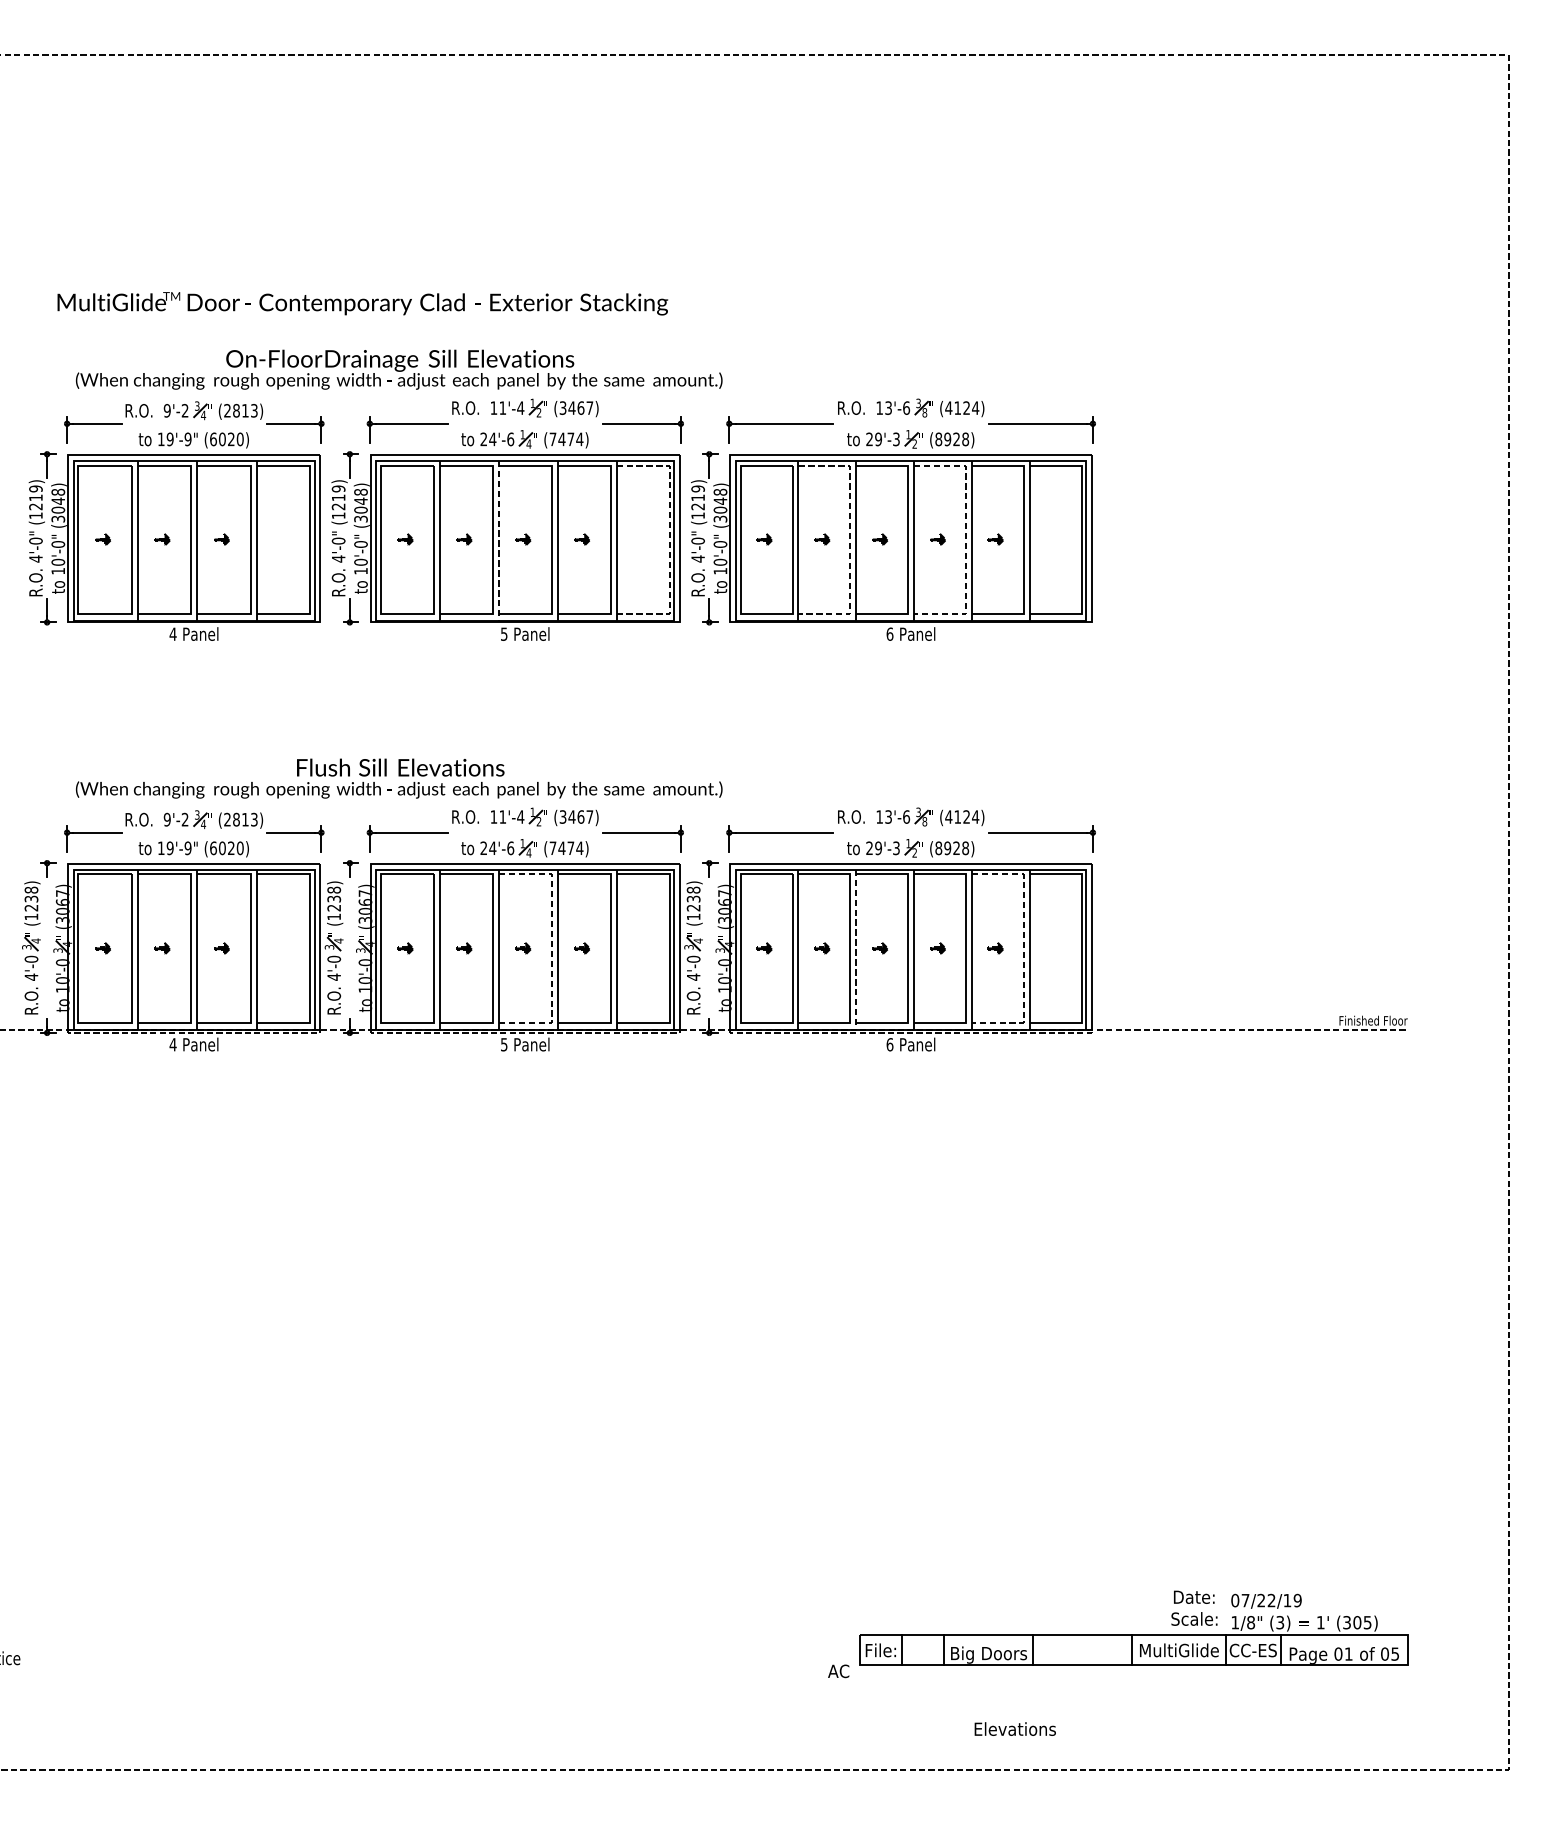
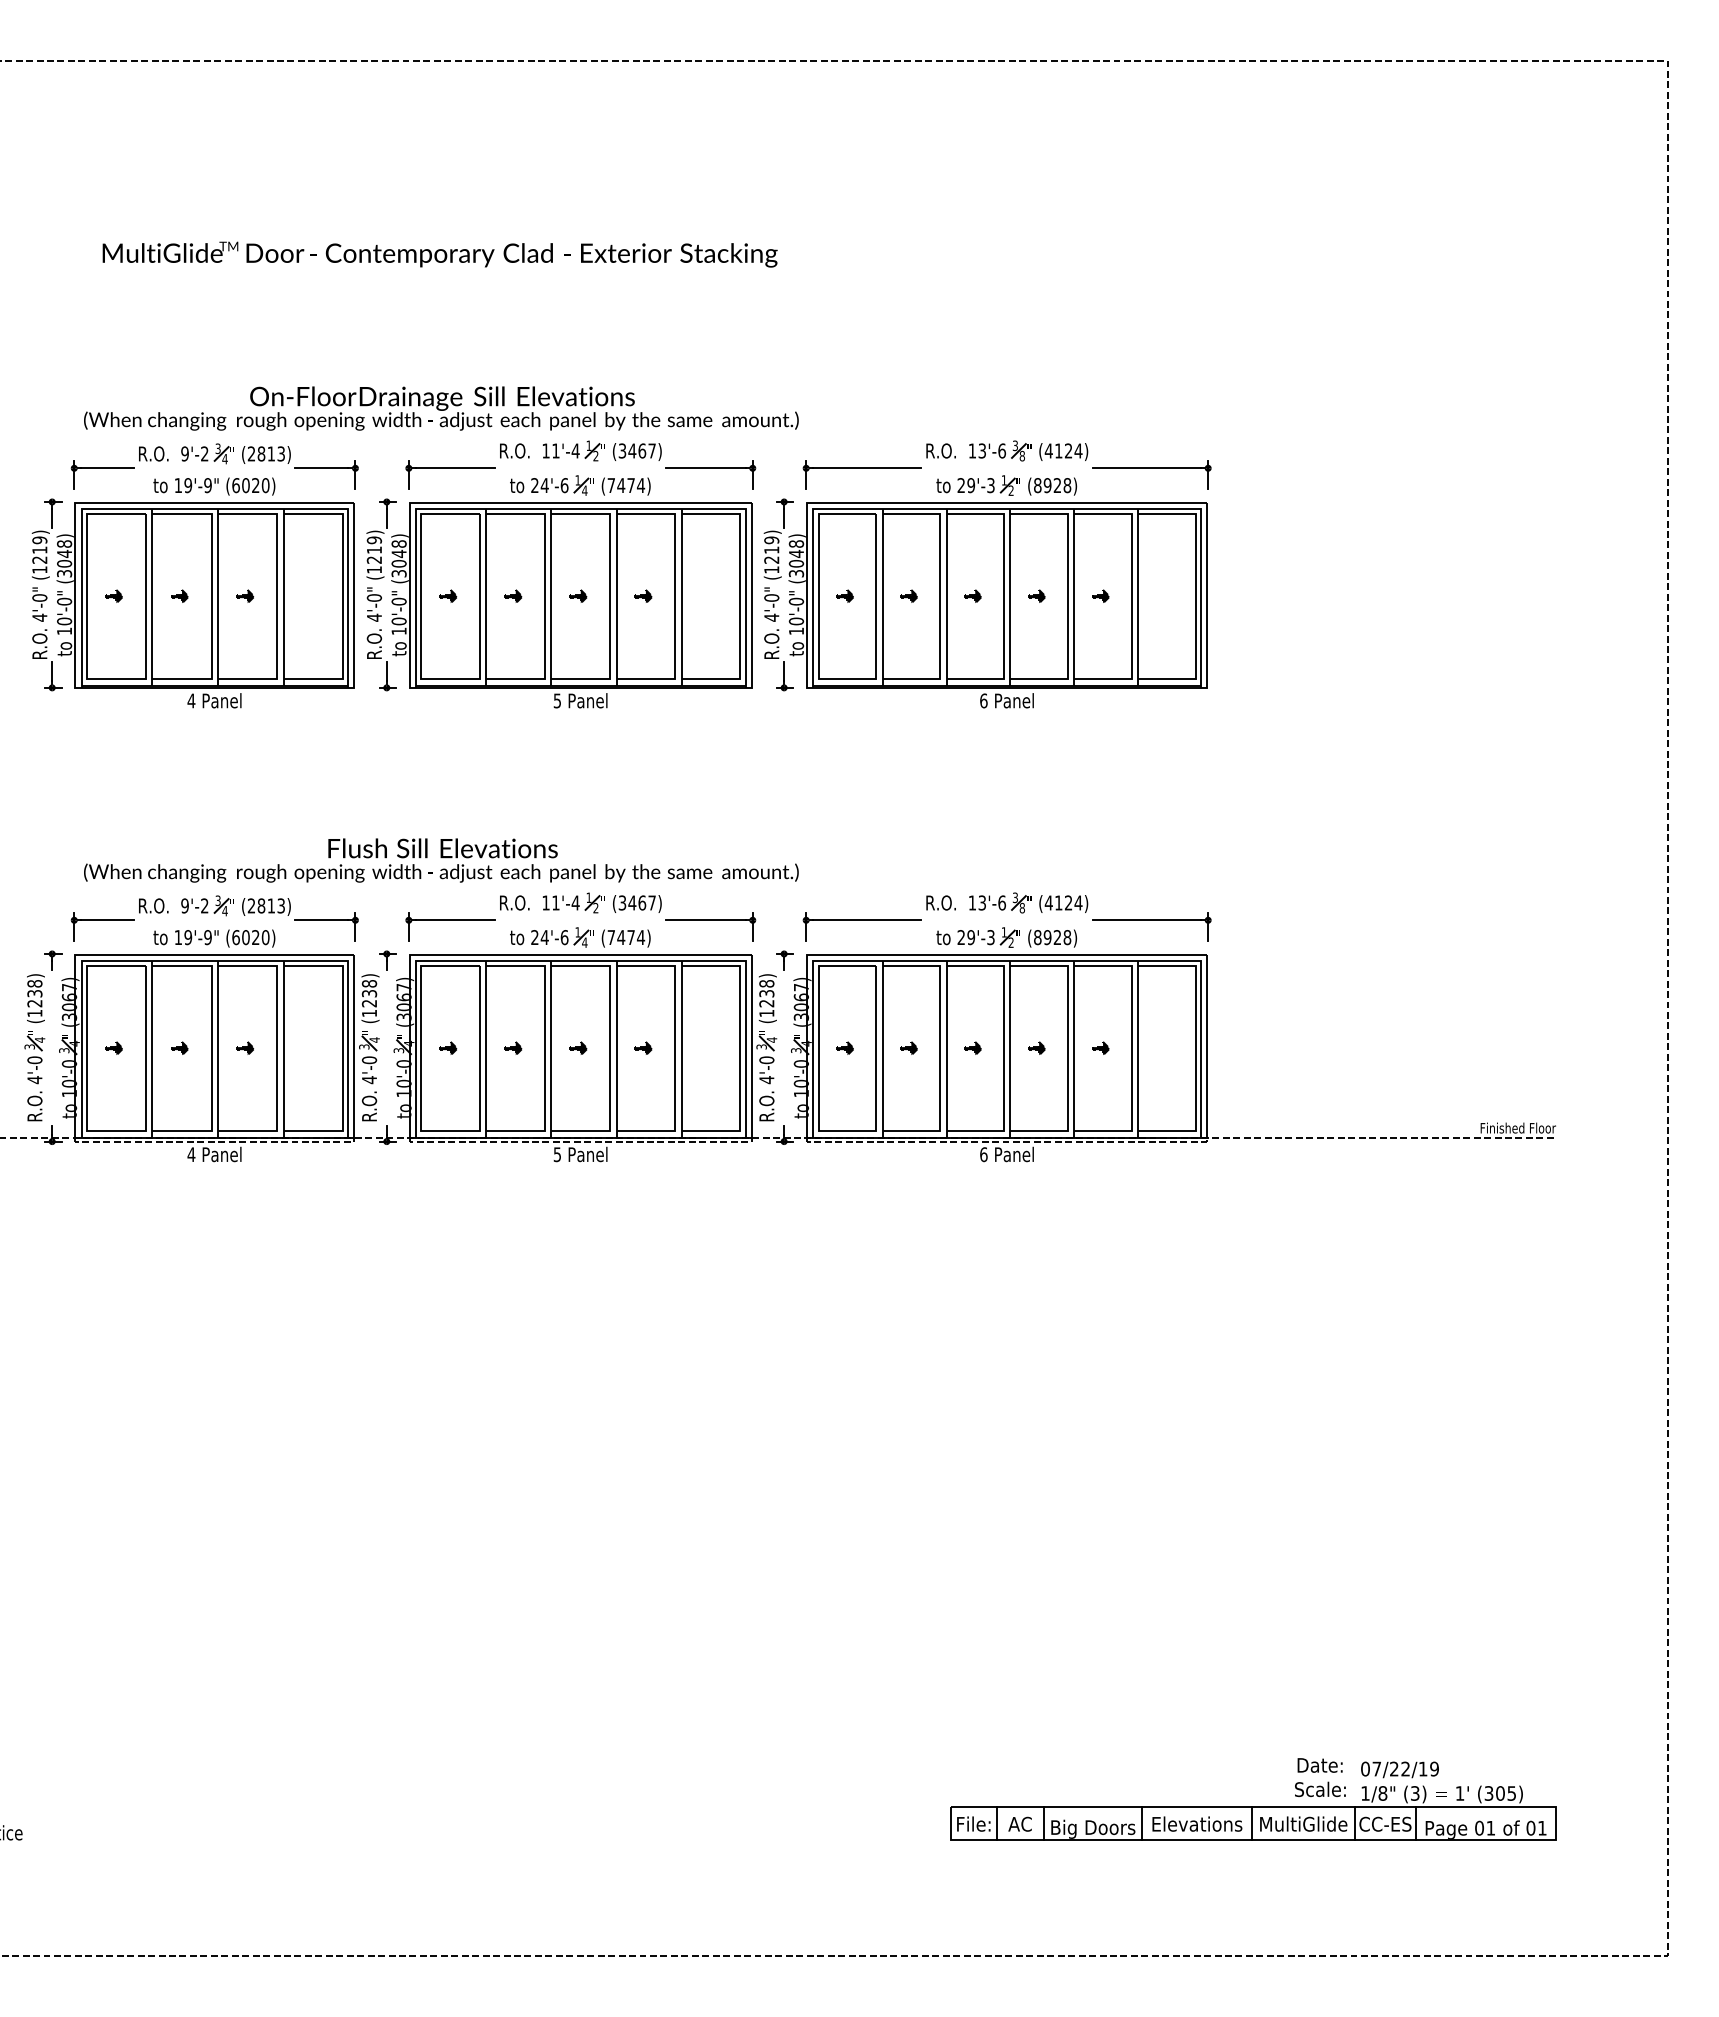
text: (362, 303) -> (439, 254), moved
line: (669, 540) -> (740, 597), dashed -> solid
line: (850, 540) -> (940, 597), dashed -> solid
line: (965, 540) -> (1067, 597), dashed -> solid
line: (498, 541) -> (551, 598), dashed -> solid
line: (552, 949) -> (610, 1049), dashed -> solid
line: (1023, 949) -> (1131, 1049), dashed -> solid
line: (856, 950) -> (946, 1050), dashed -> solid
text: (1395, 1654) -> (1542, 1828), 05 -> 01
text: (838, 1670) -> (1019, 1823), moved
text: (1015, 1728) -> (1197, 1823), moved

